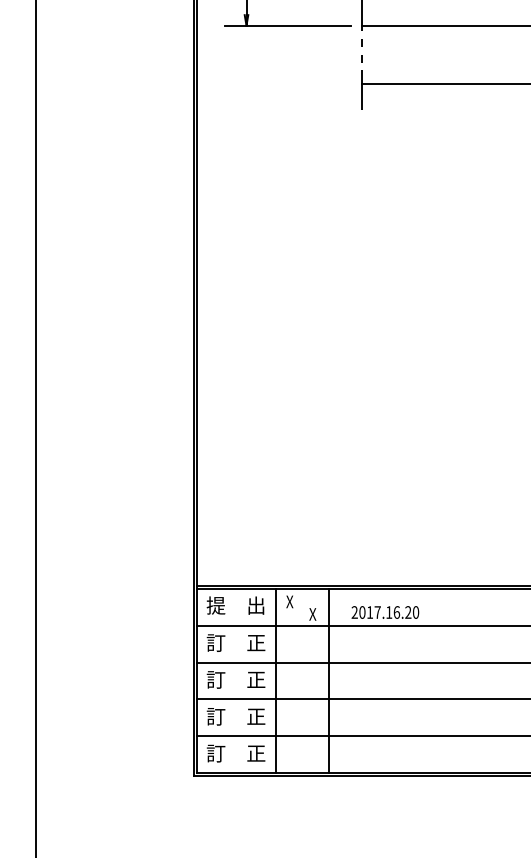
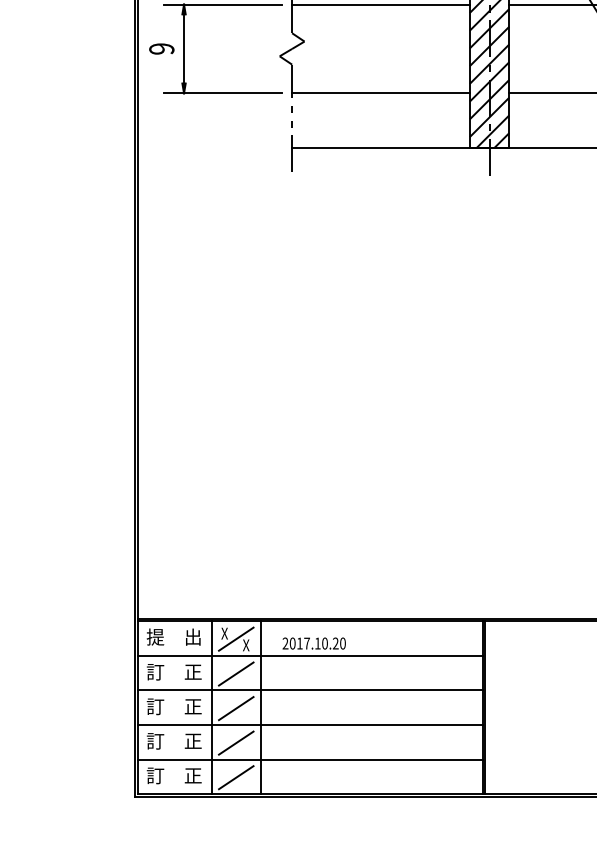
line: (301, 607) -> (235, 638), added
text: (396, 612) -> (324, 643), 2017.16.20 -> 2017.10.20
line: (301, 644) -> (235, 673), added
line: (301, 681) -> (235, 708), added
line: (301, 718) -> (235, 742), added
line: (301, 755) -> (235, 777), added

